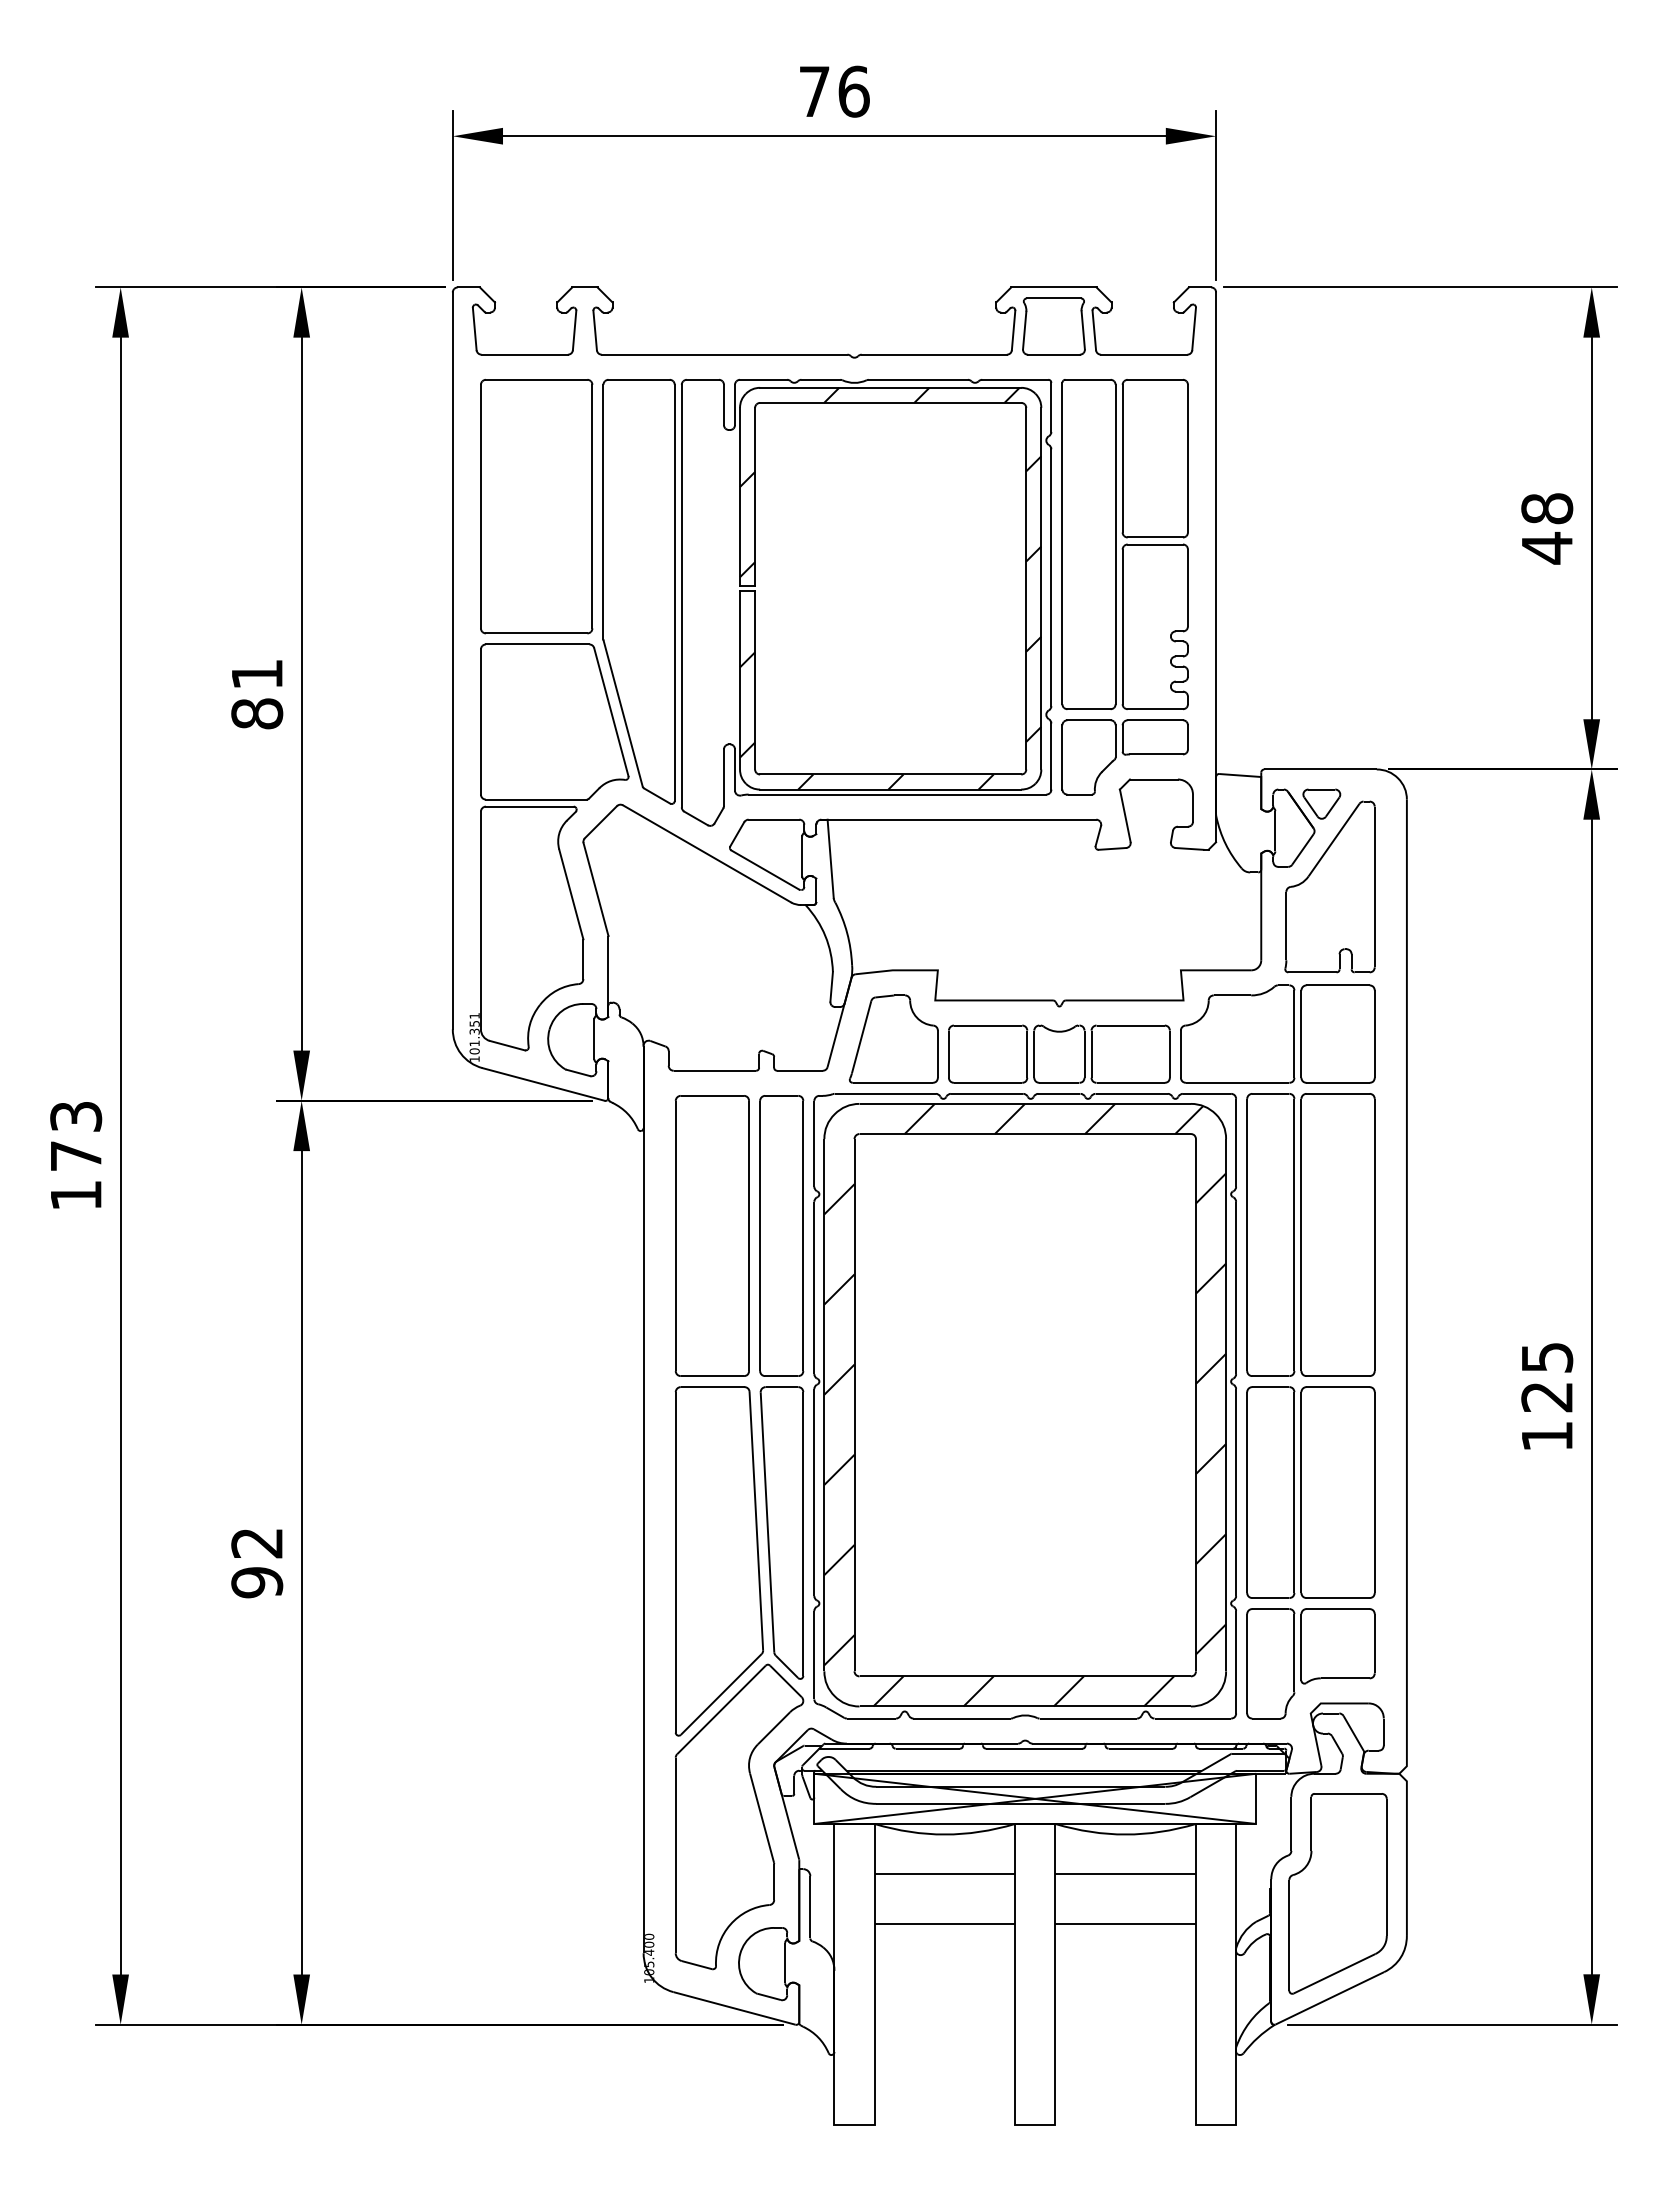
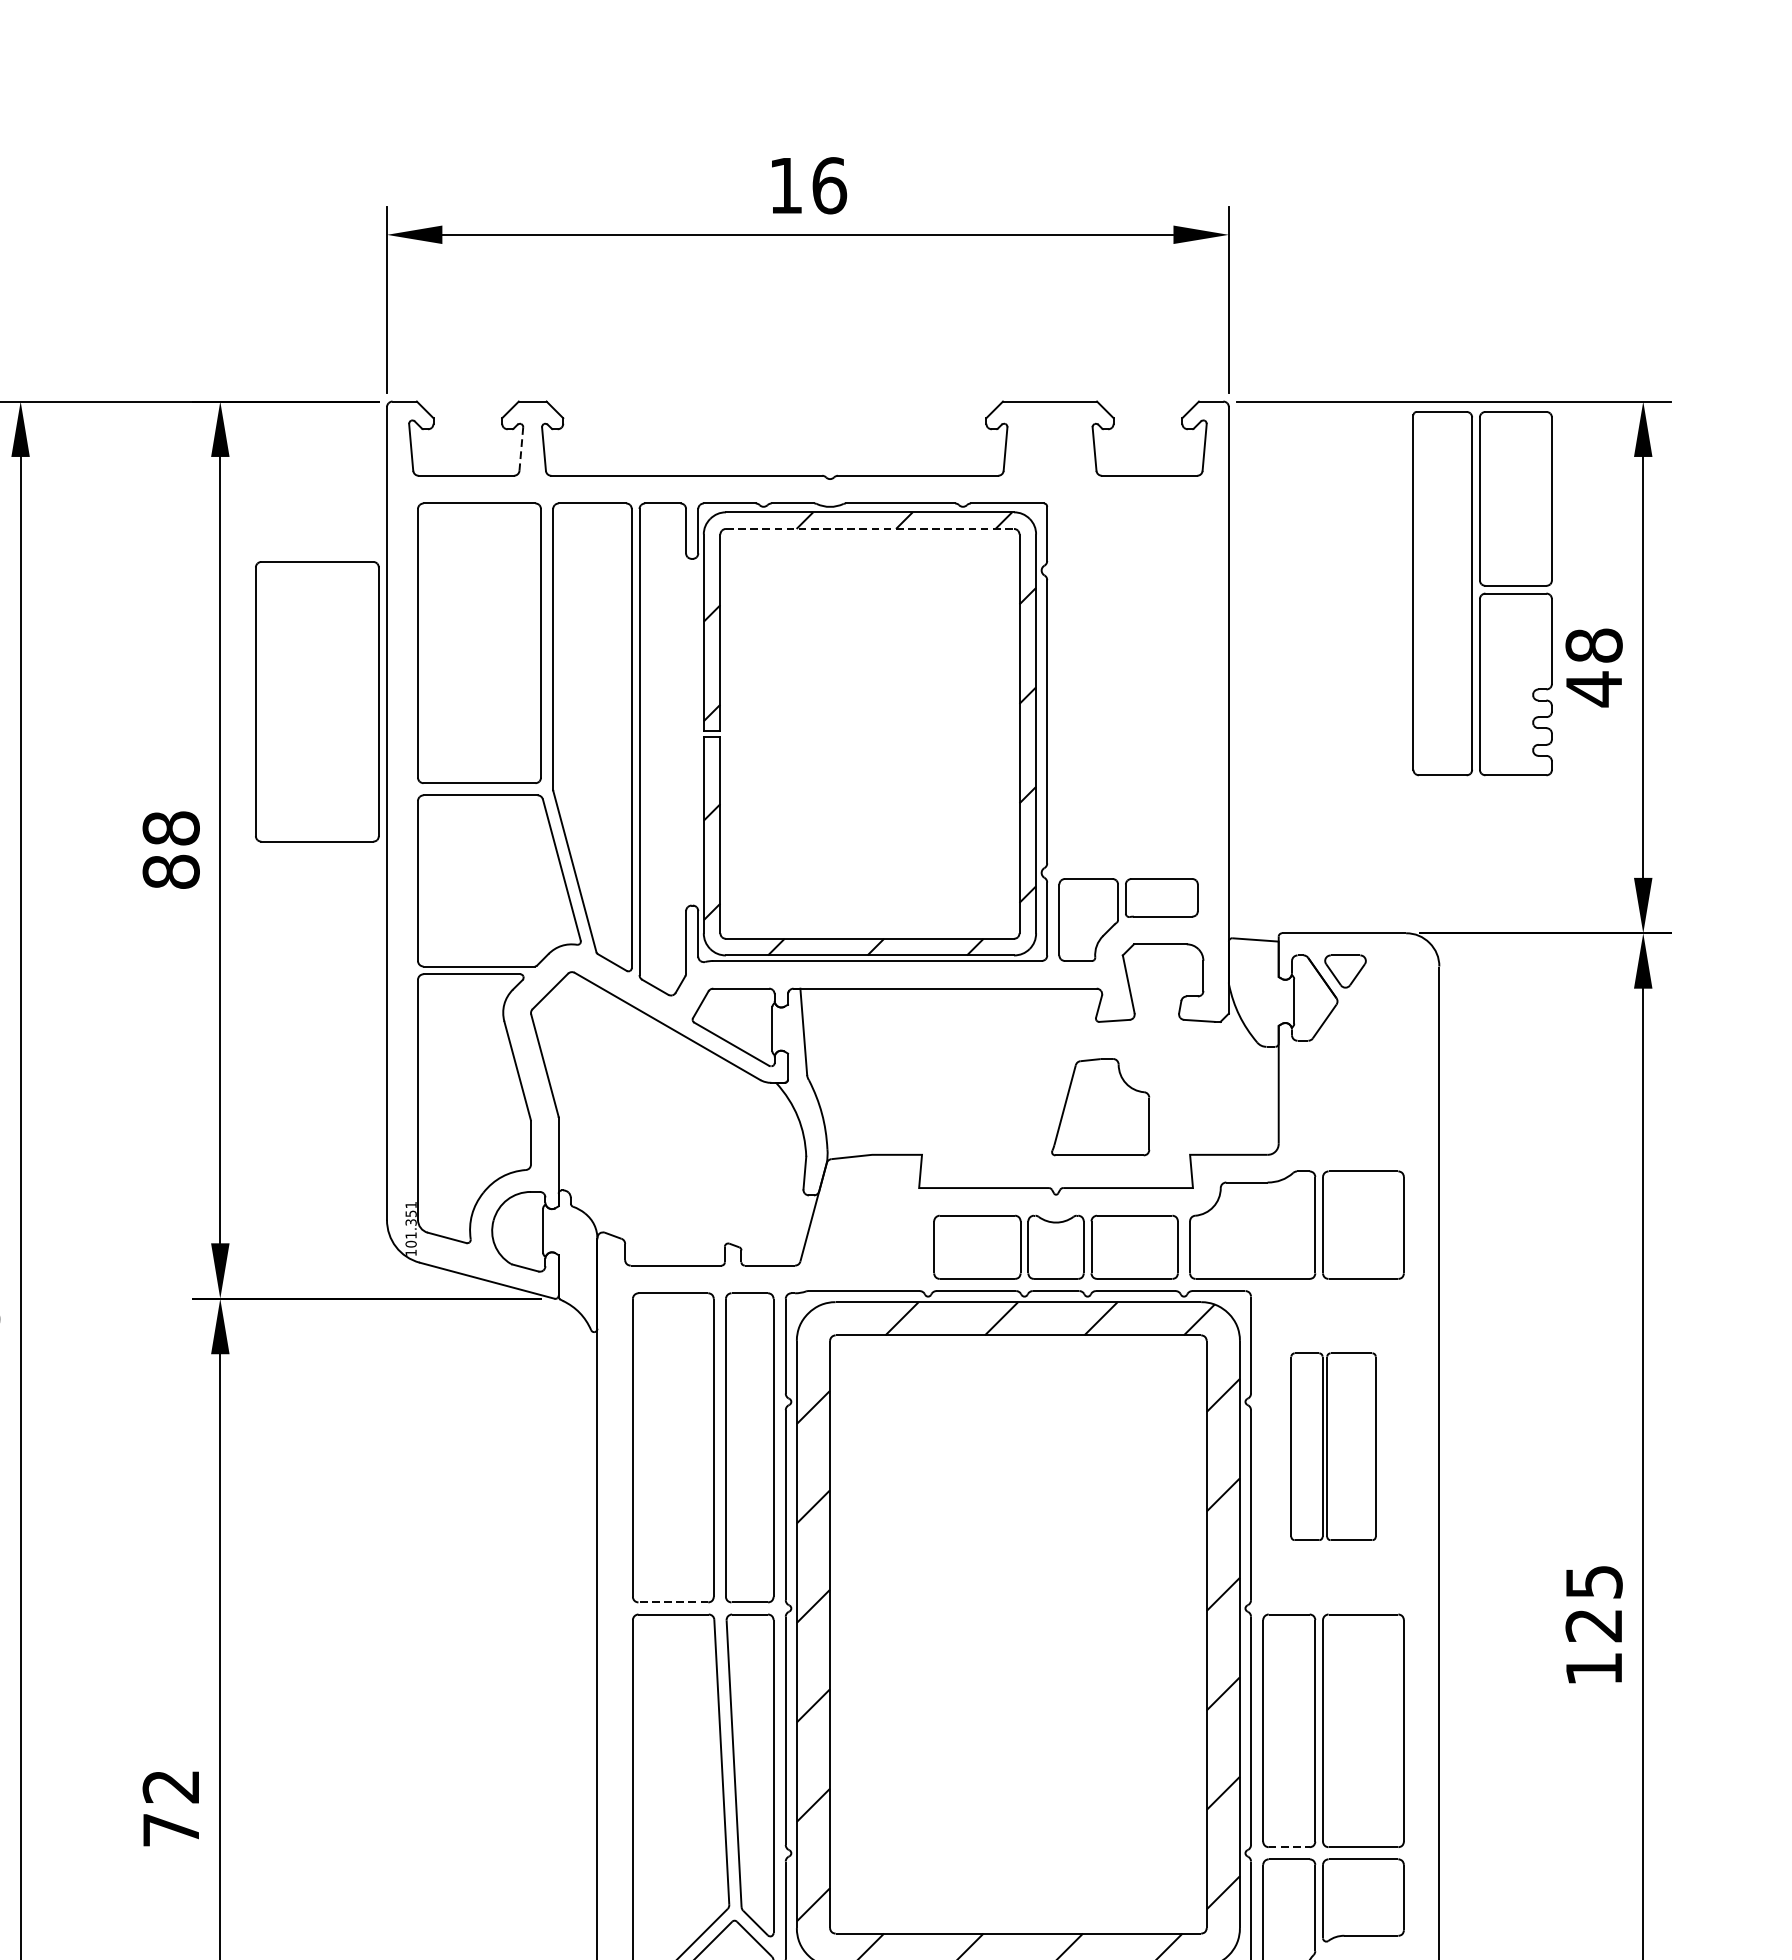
text: (814, 91) -> (785, 185), 76 -> 16
part: (1053, 326) -> (1049, 444), removed
line: (574, 330) -> (521, 449), solid -> dashed
line: (890, 402) -> (869, 528), solid -> dashed
part: (1124, 544) -> (1481, 593), moved
part: (389, 559) -> (317, 701), added
text: (257, 674) -> (171, 828), 81 -> 88
part: (1329, 886) -> (1353, 1062), removed
part: (893, 1038) -> (1100, 1106), moved
part: (1310, 1234) -> (1333, 1446), size x0.6
line: (712, 1376) -> (673, 1602), solid -> dashed
text: (257, 1582) -> (171, 1830), 92 -> 72
line: (1270, 1598) -> (1288, 1847), solid -> dashed

